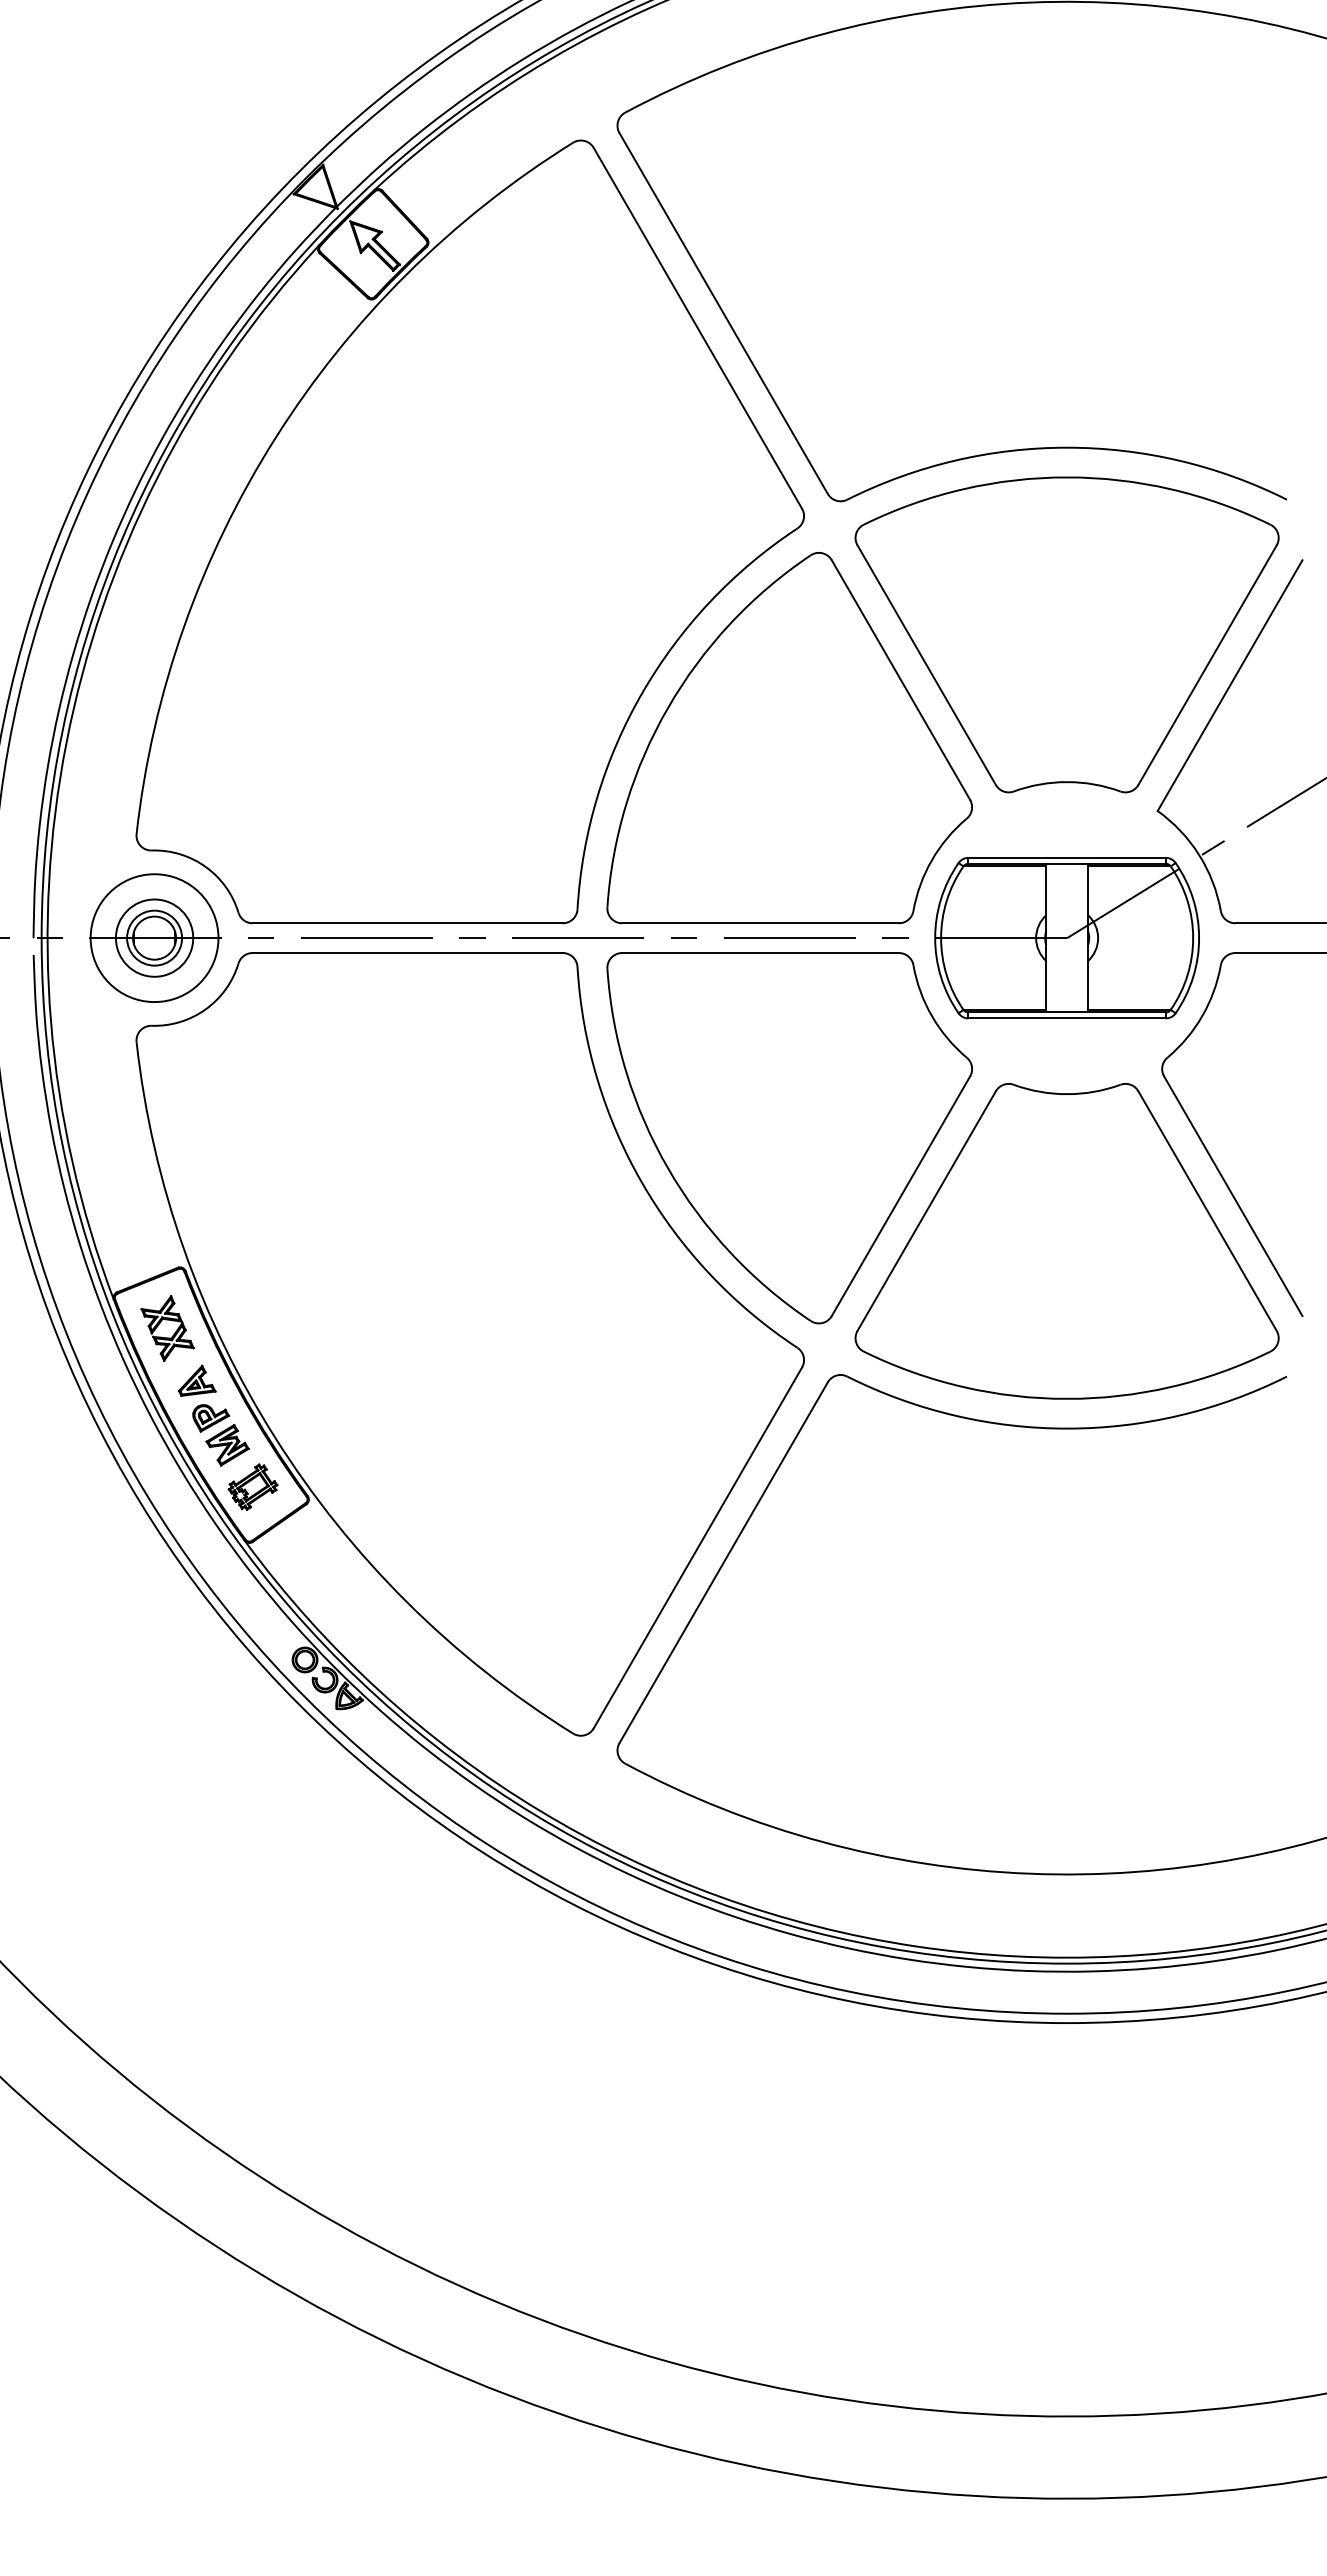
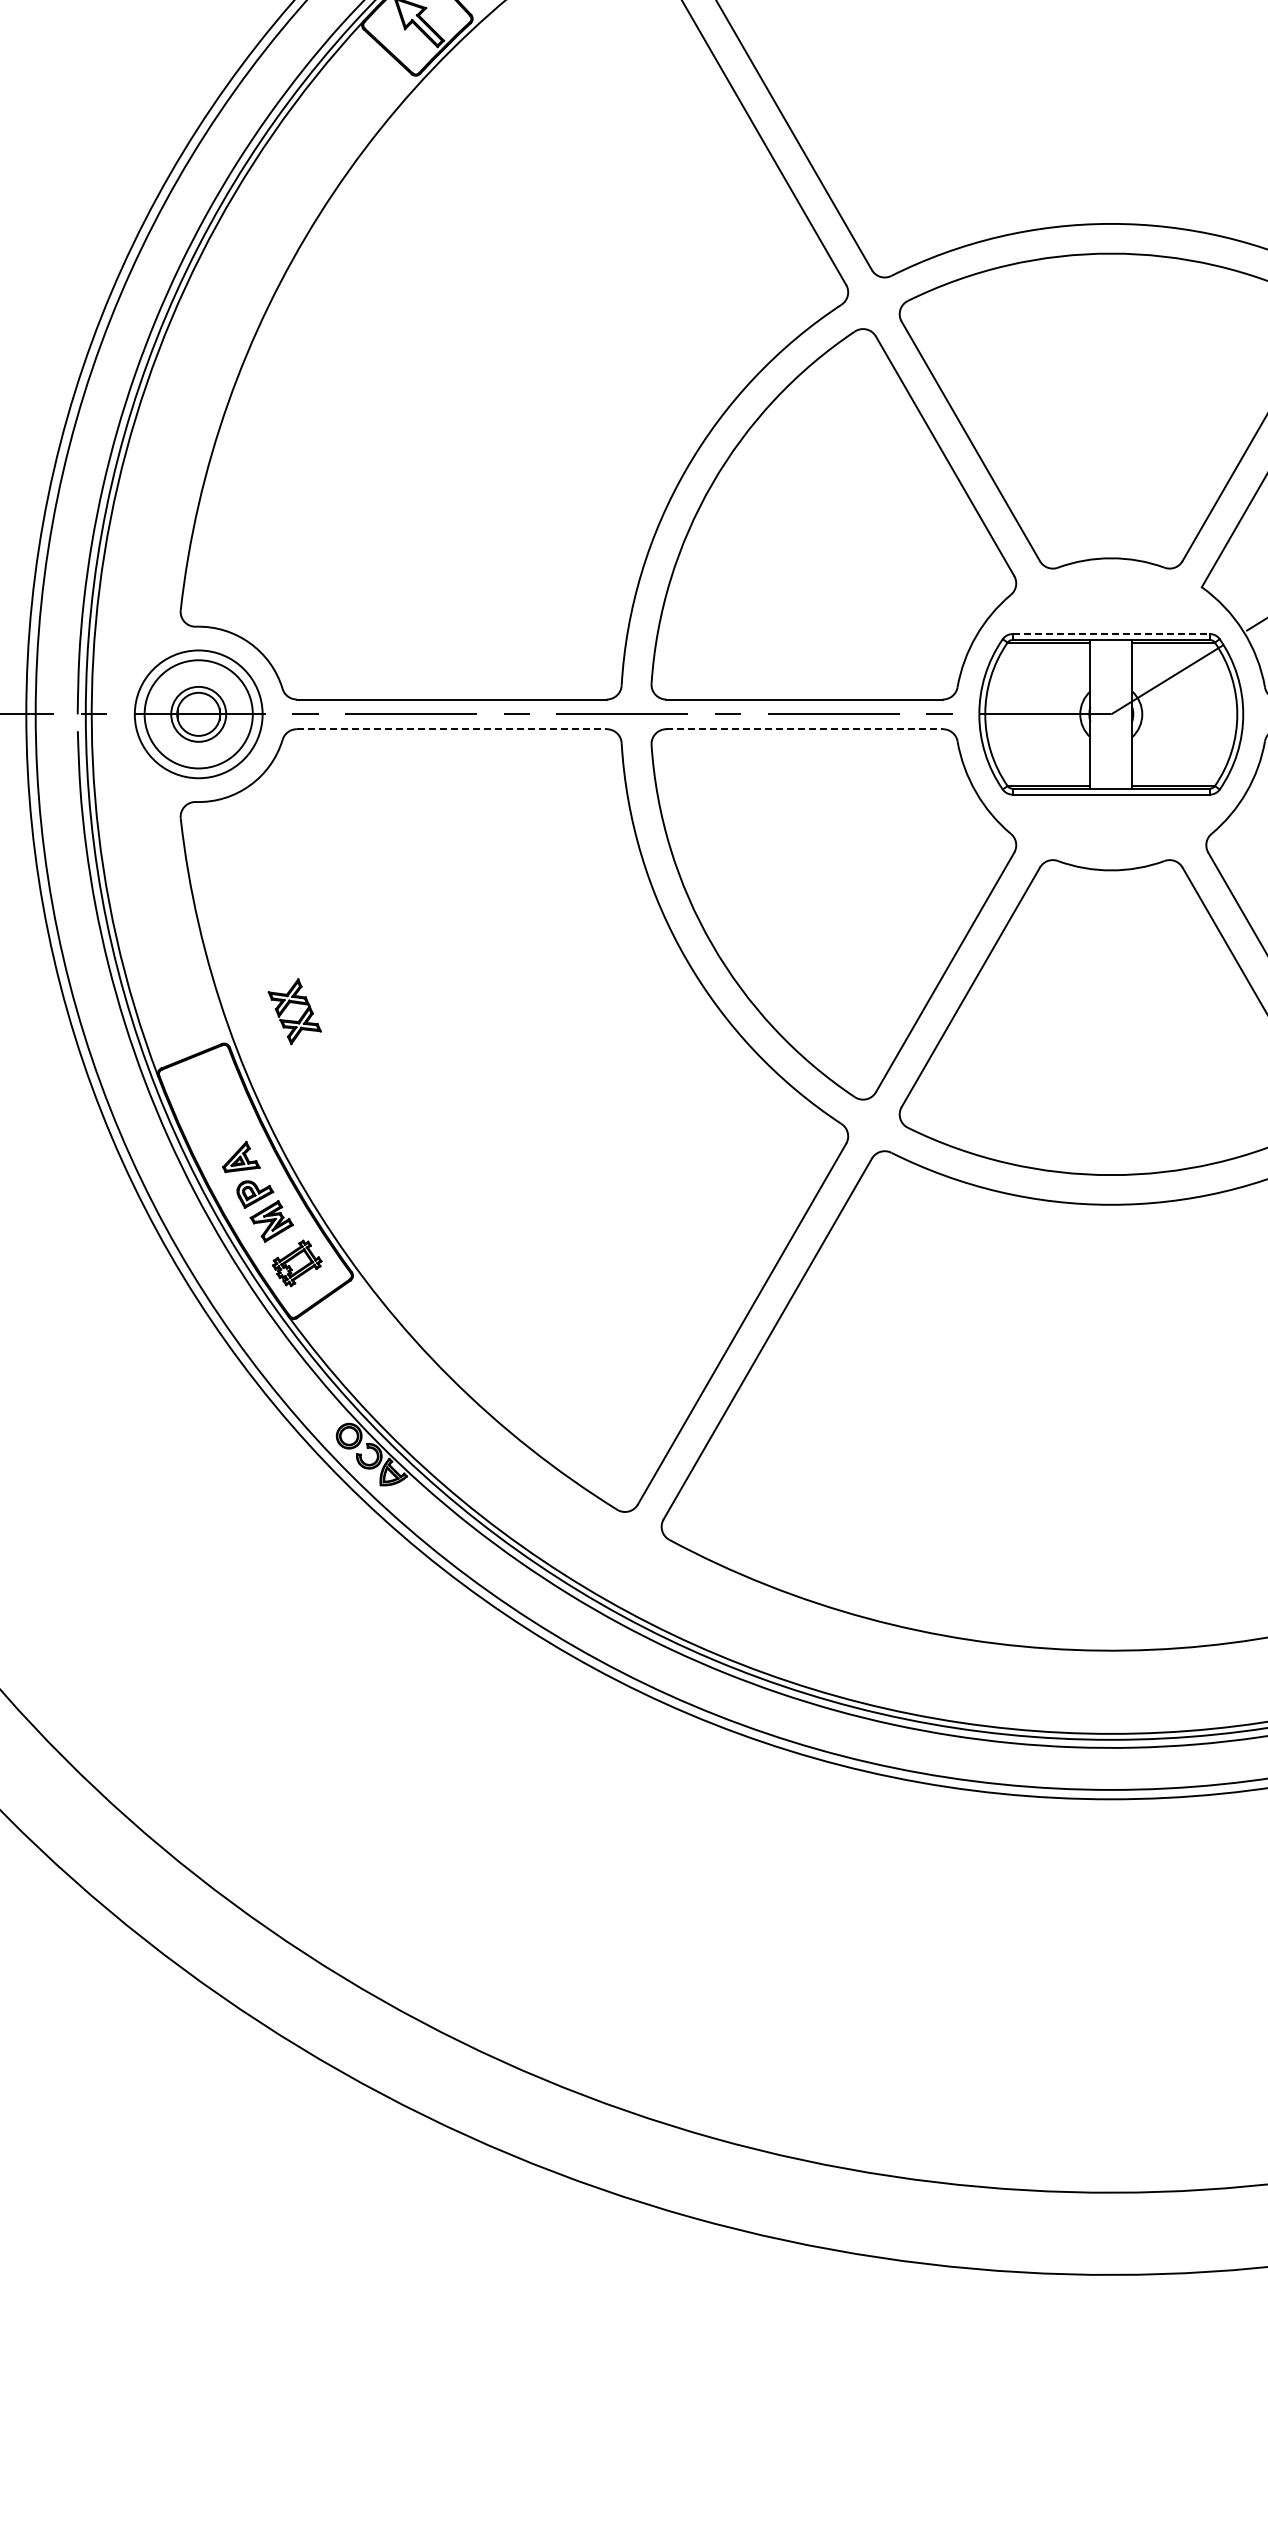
line: (1067, 857) -> (1111, 633), solid -> dashed
circle: (154, 937) -> (198, 713), size x1.4
line: (407, 953) -> (451, 729), solid -> dashed
line: (760, 953) -> (804, 729), solid -> dashed
part: (167, 1328) -> (294, 1011), moved

